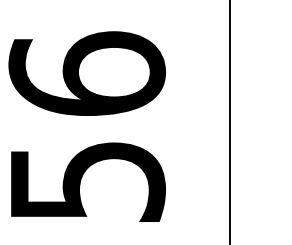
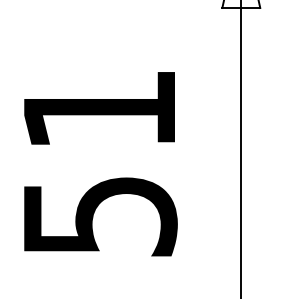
text: (87, 73) -> (99, 109), 56 -> 51

